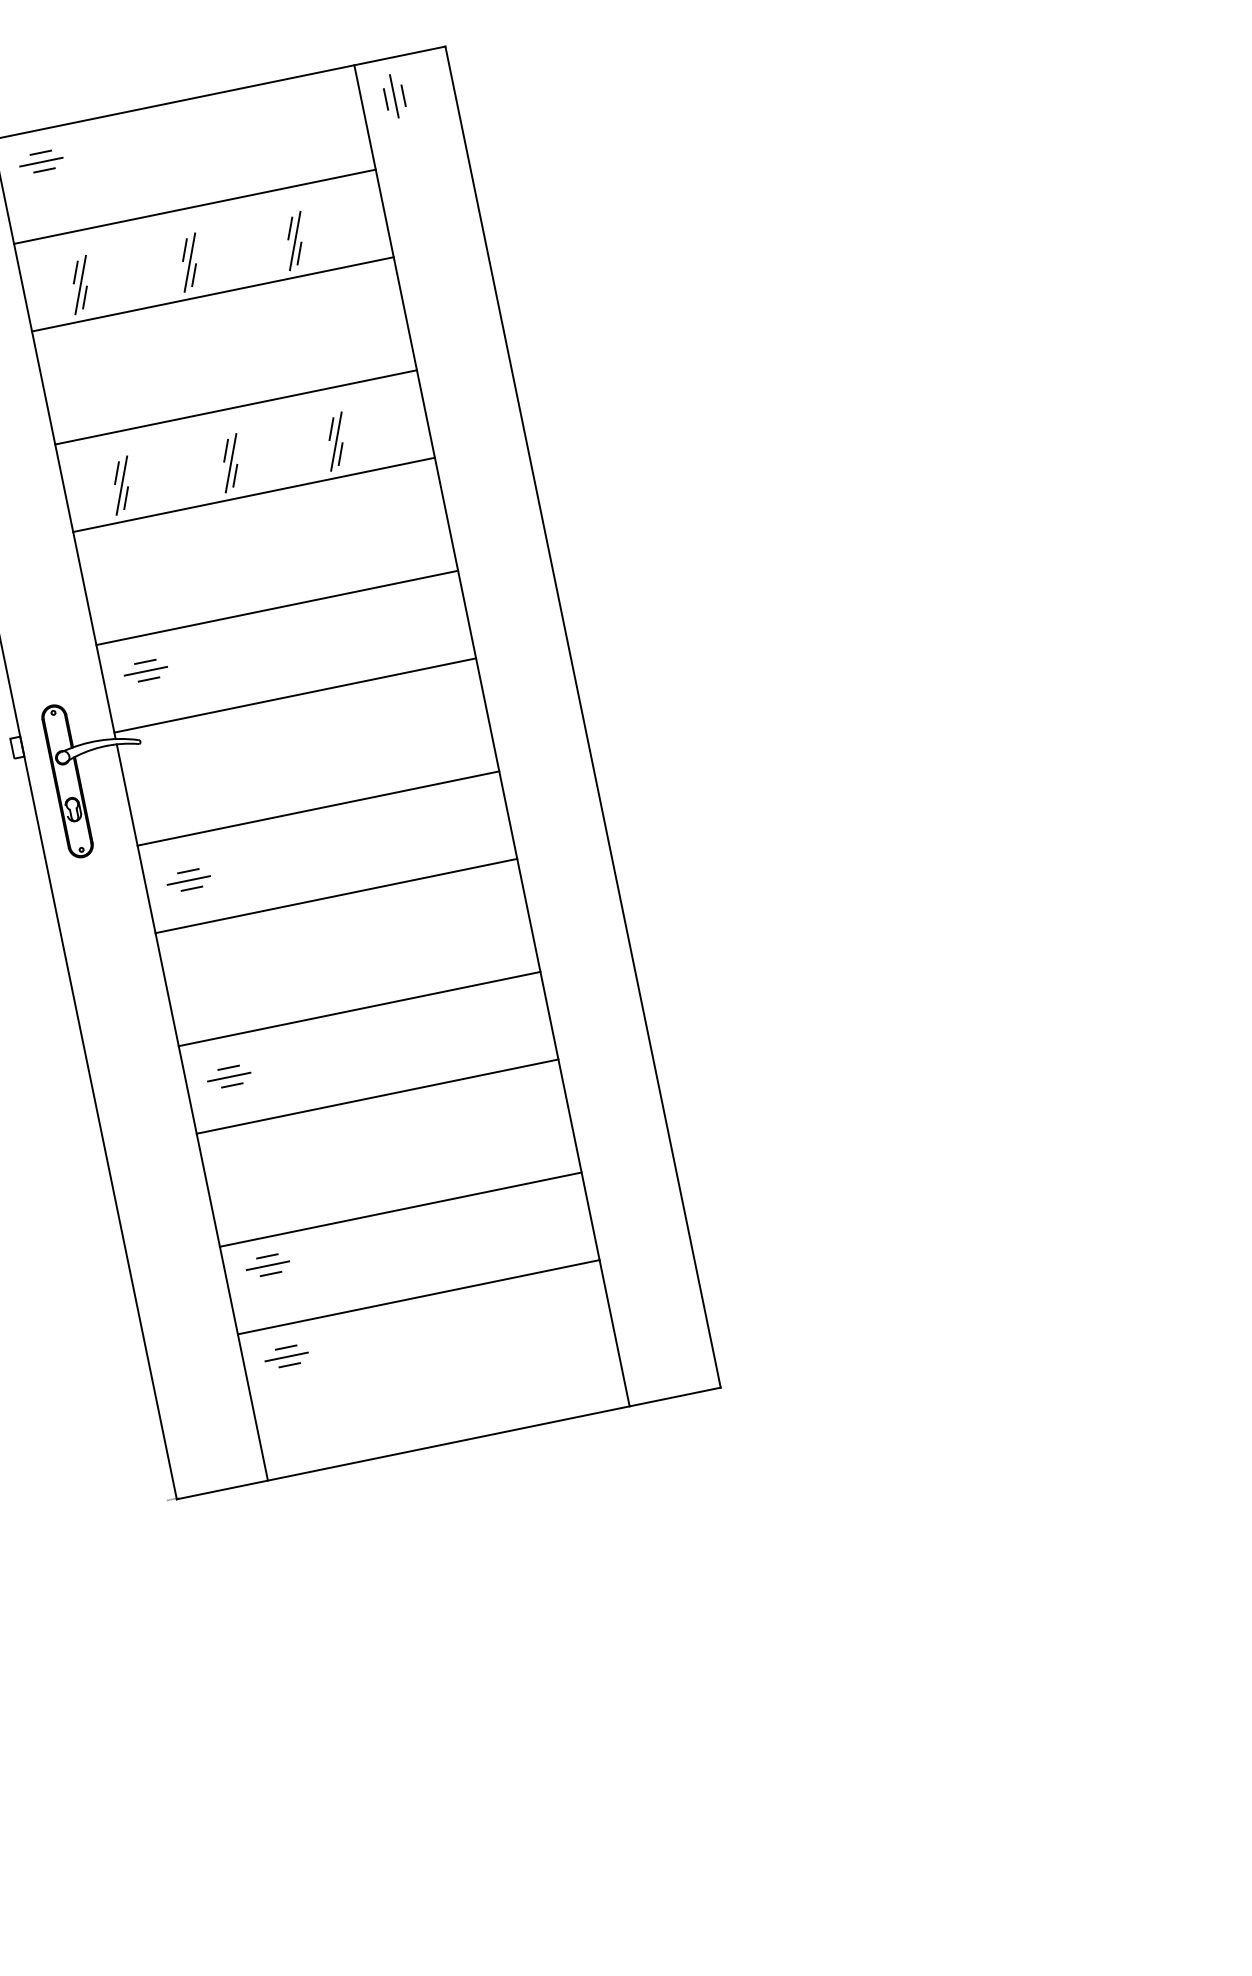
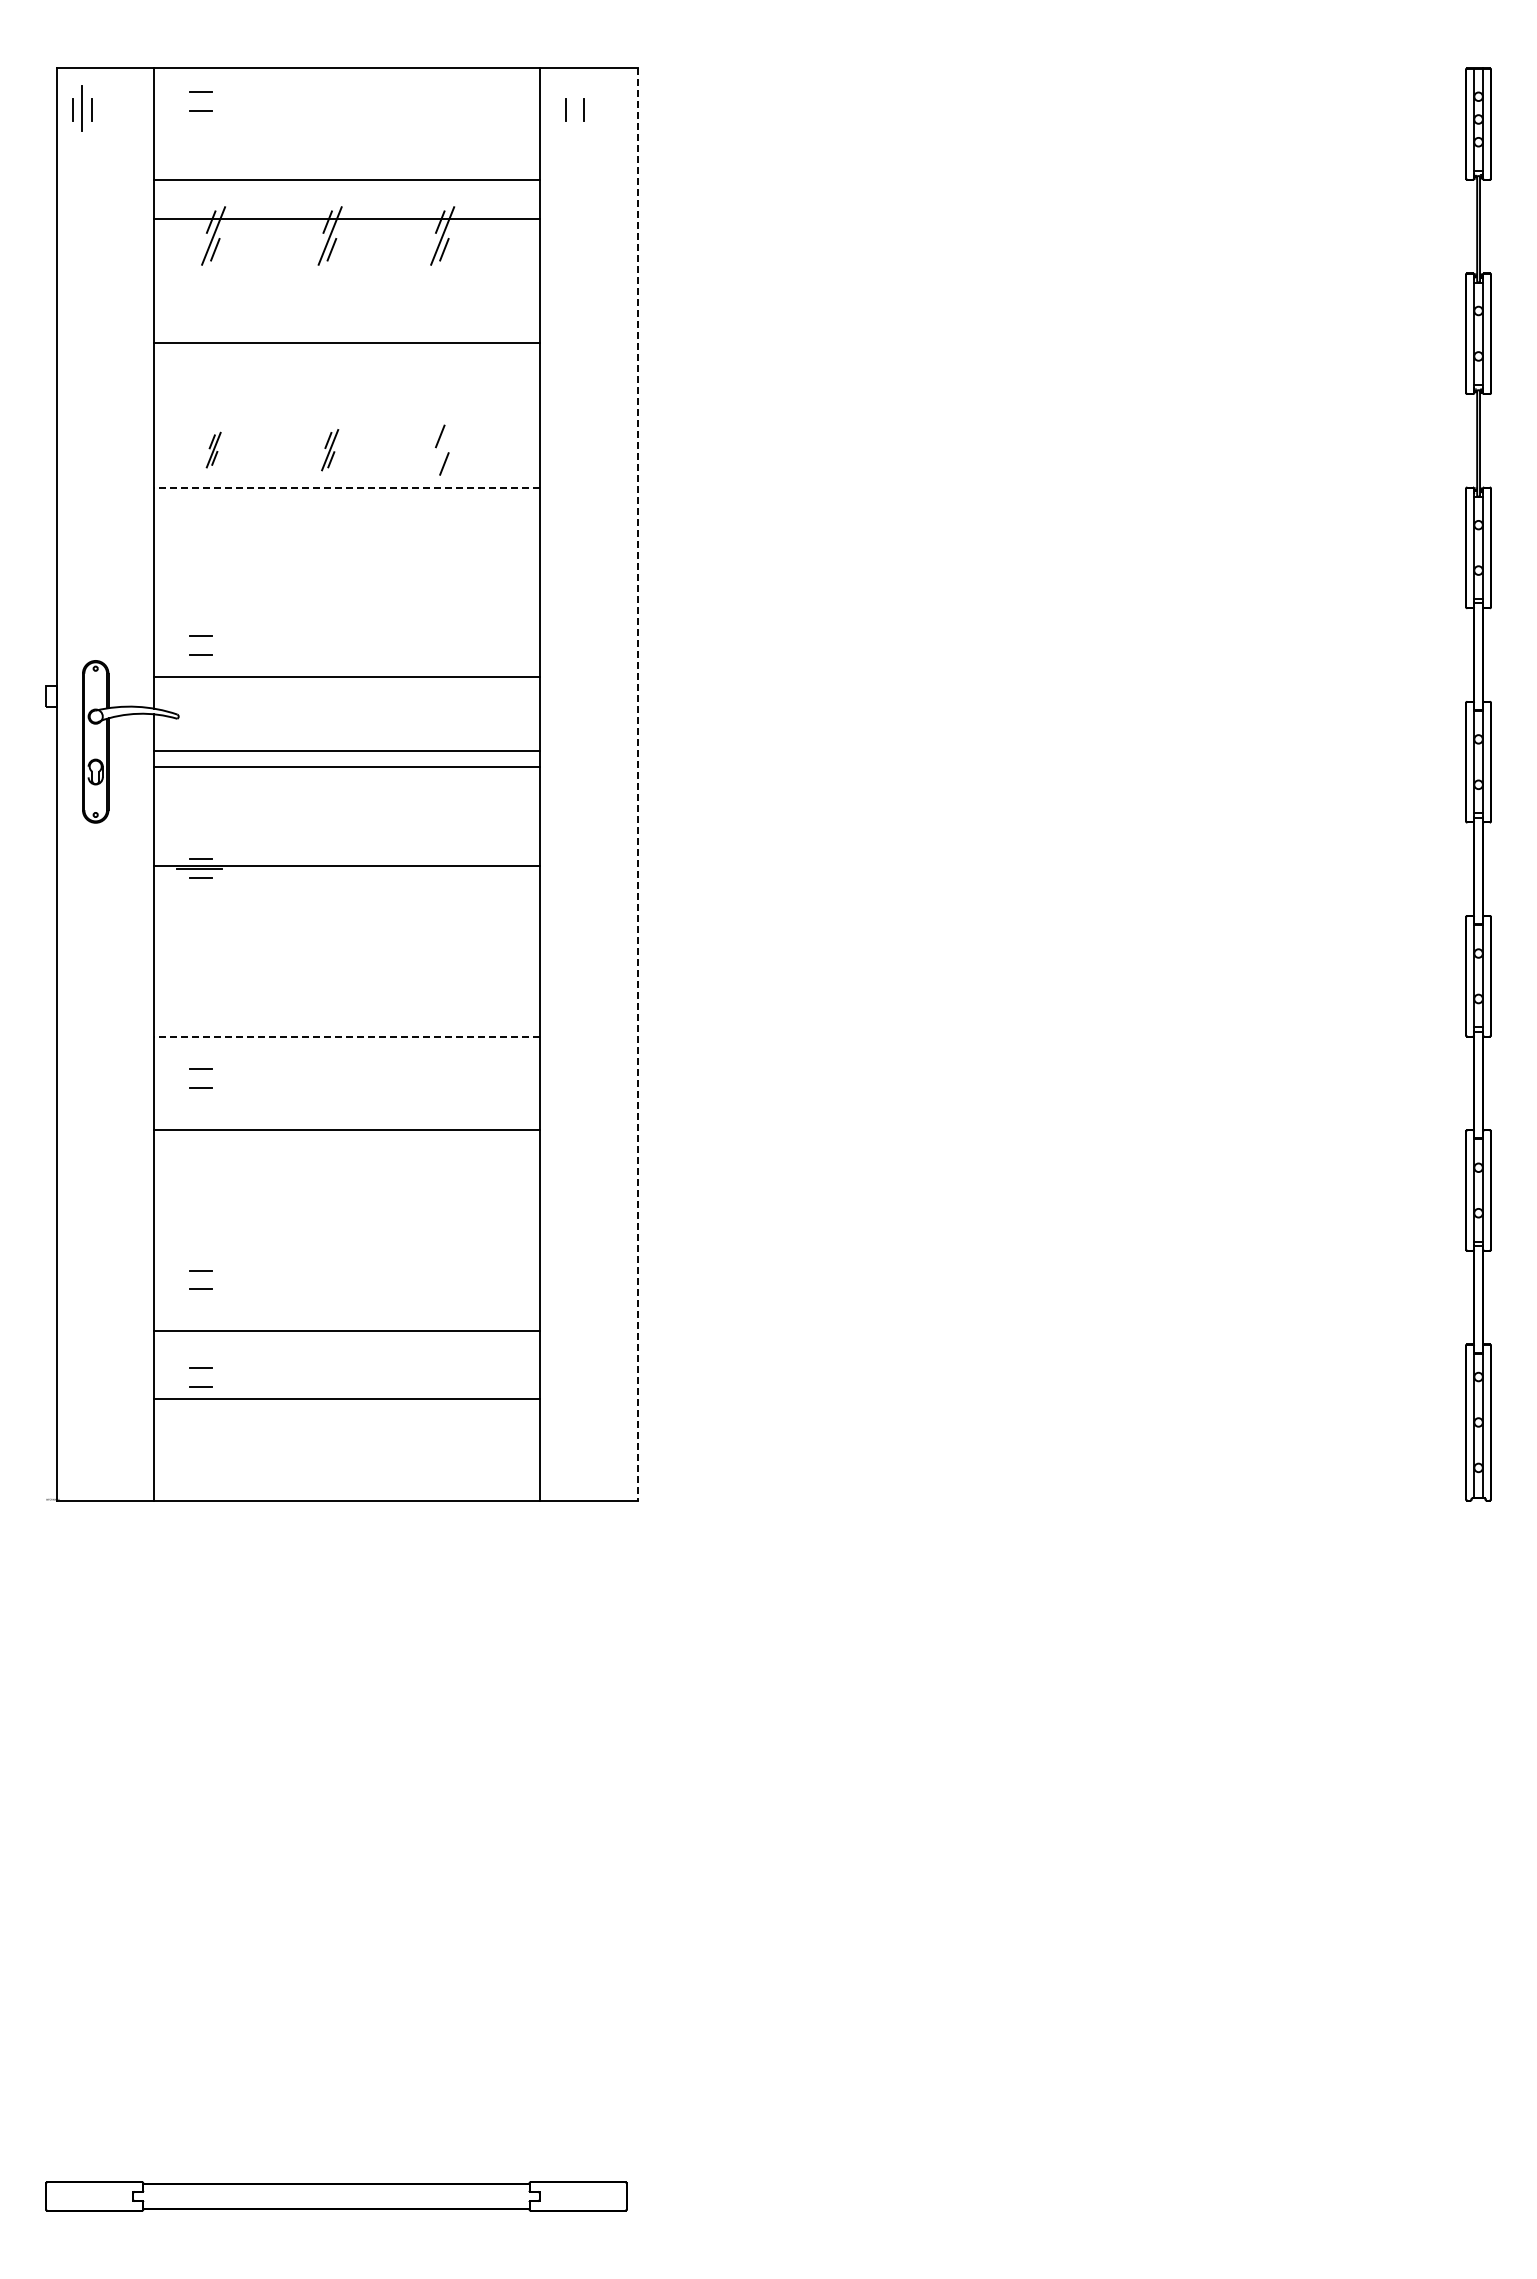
line: (394, 96) -> (574, 108), removed
line: (40, 161) -> (198, 101), removed
line: (212, 294) -> (346, 219), moved
line: (235, 407) -> (346, 343), moved
line: (336, 441) -> (442, 450), removed
part: (230, 462) -> (329, 449), size x0.7
part: (121, 484) -> (213, 449), size x0.6
line: (253, 494) -> (346, 487), solid -> dashed
line: (276, 608) -> (346, 677), moved
line: (145, 671) -> (198, 645), removed
line: (294, 695) -> (346, 766), moved
line: (583, 717) -> (637, 784), solid -> dashed
line: (317, 808) -> (346, 751), moved
line: (335, 895) -> (346, 865), moved
line: (359, 1009) -> (346, 1036), solid -> dashed
line: (228, 1076) -> (198, 1078), removed
line: (400, 1209) -> (346, 1330), moved
line: (267, 1265) -> (198, 1280), removed
line: (418, 1297) -> (346, 1399), moved
line: (286, 1356) -> (198, 1377), removed

